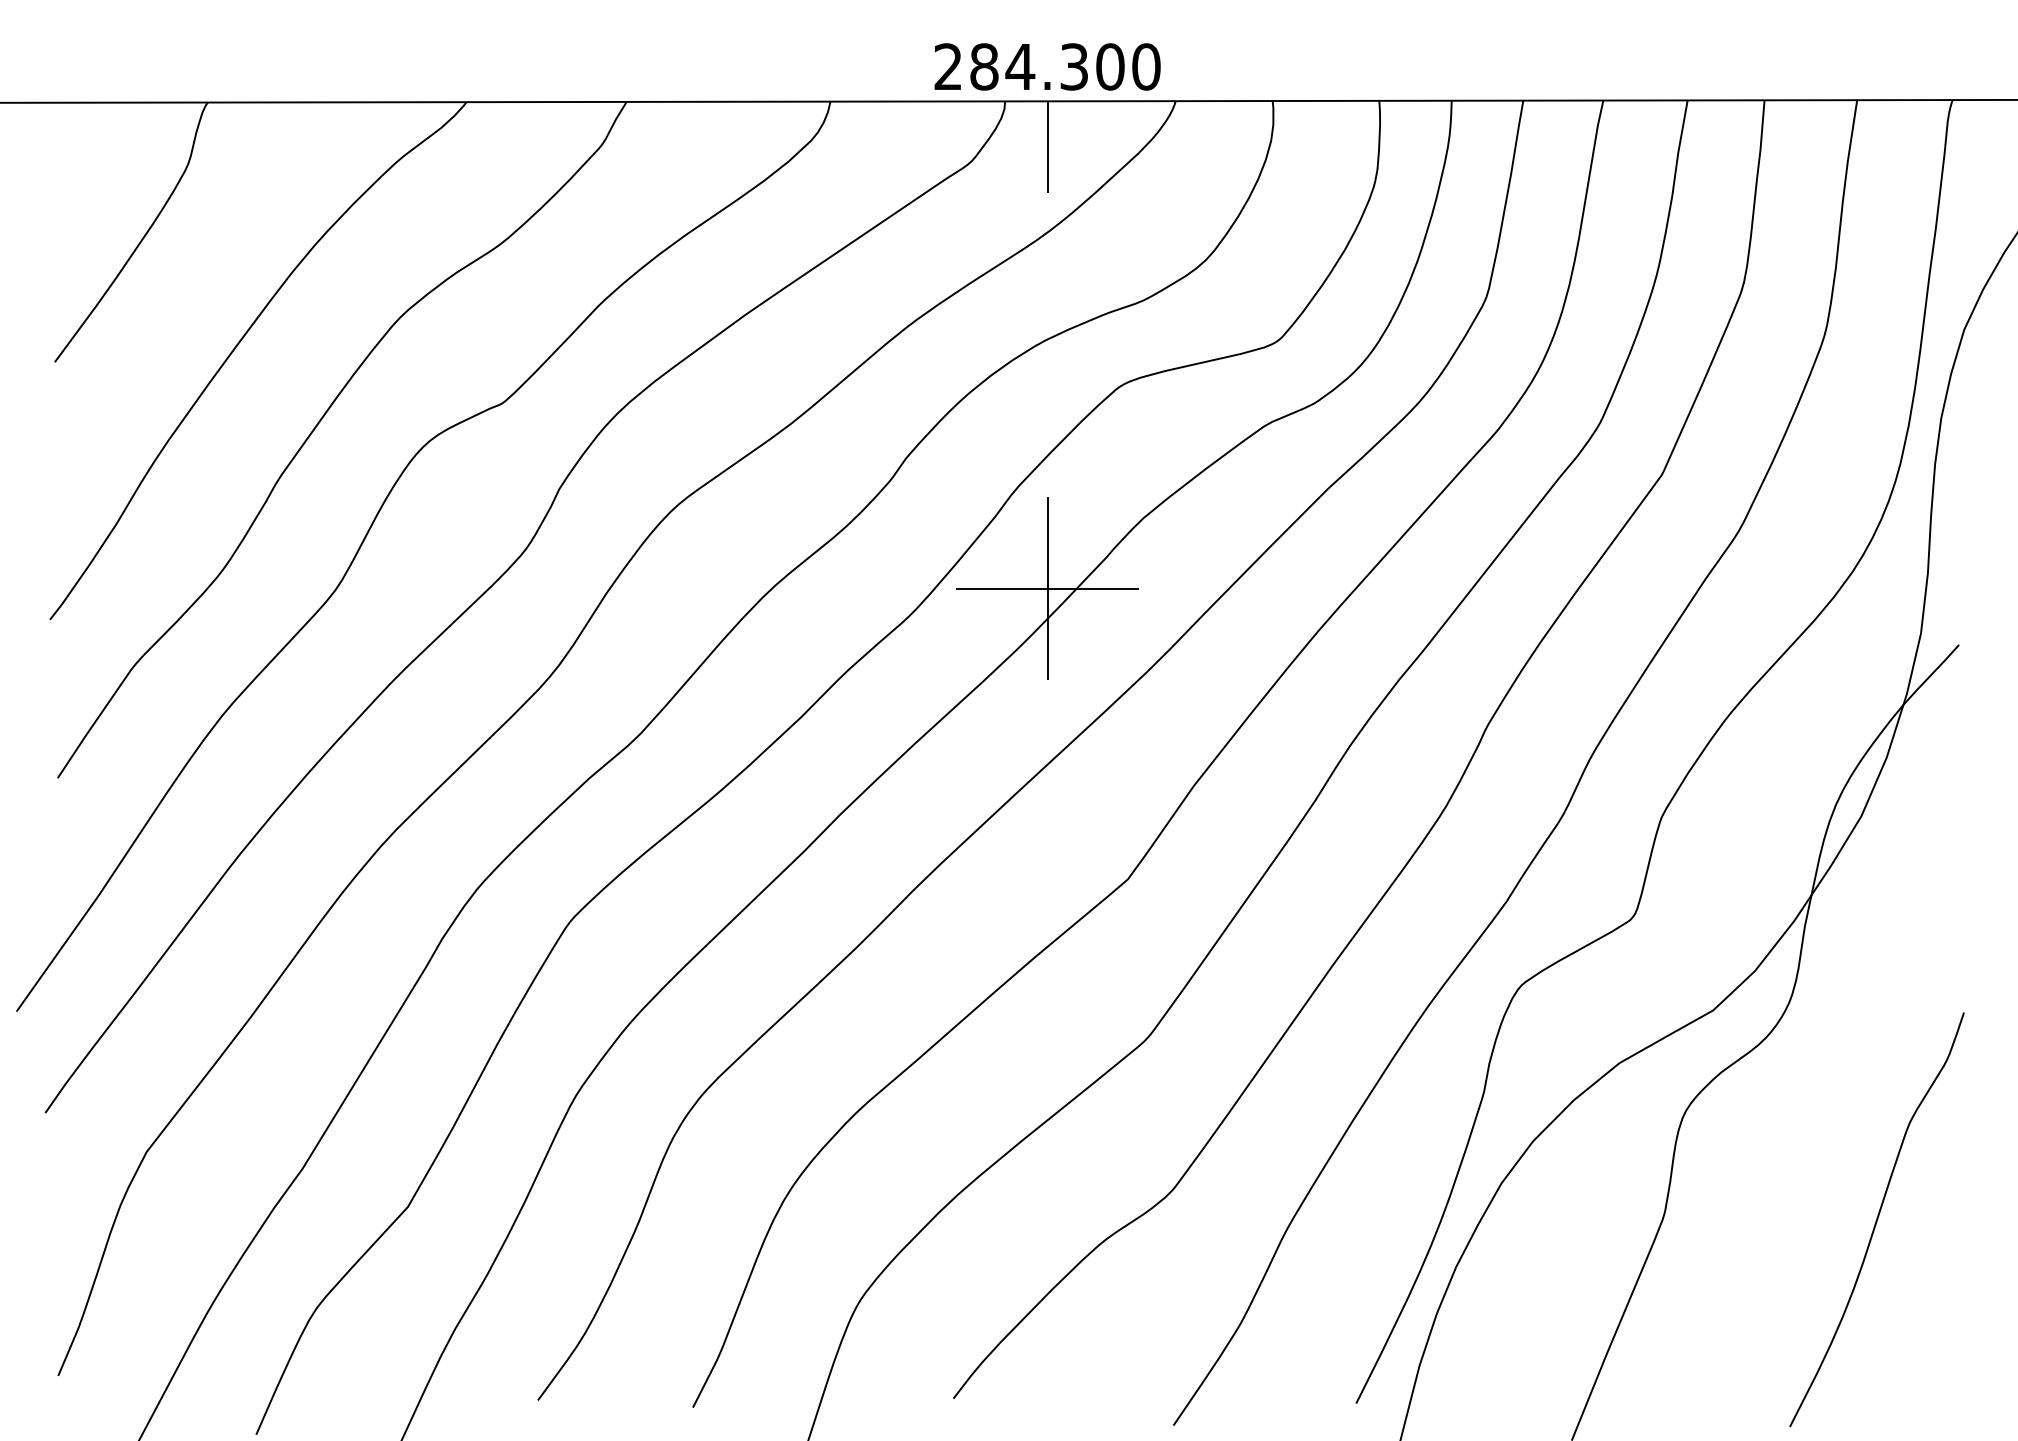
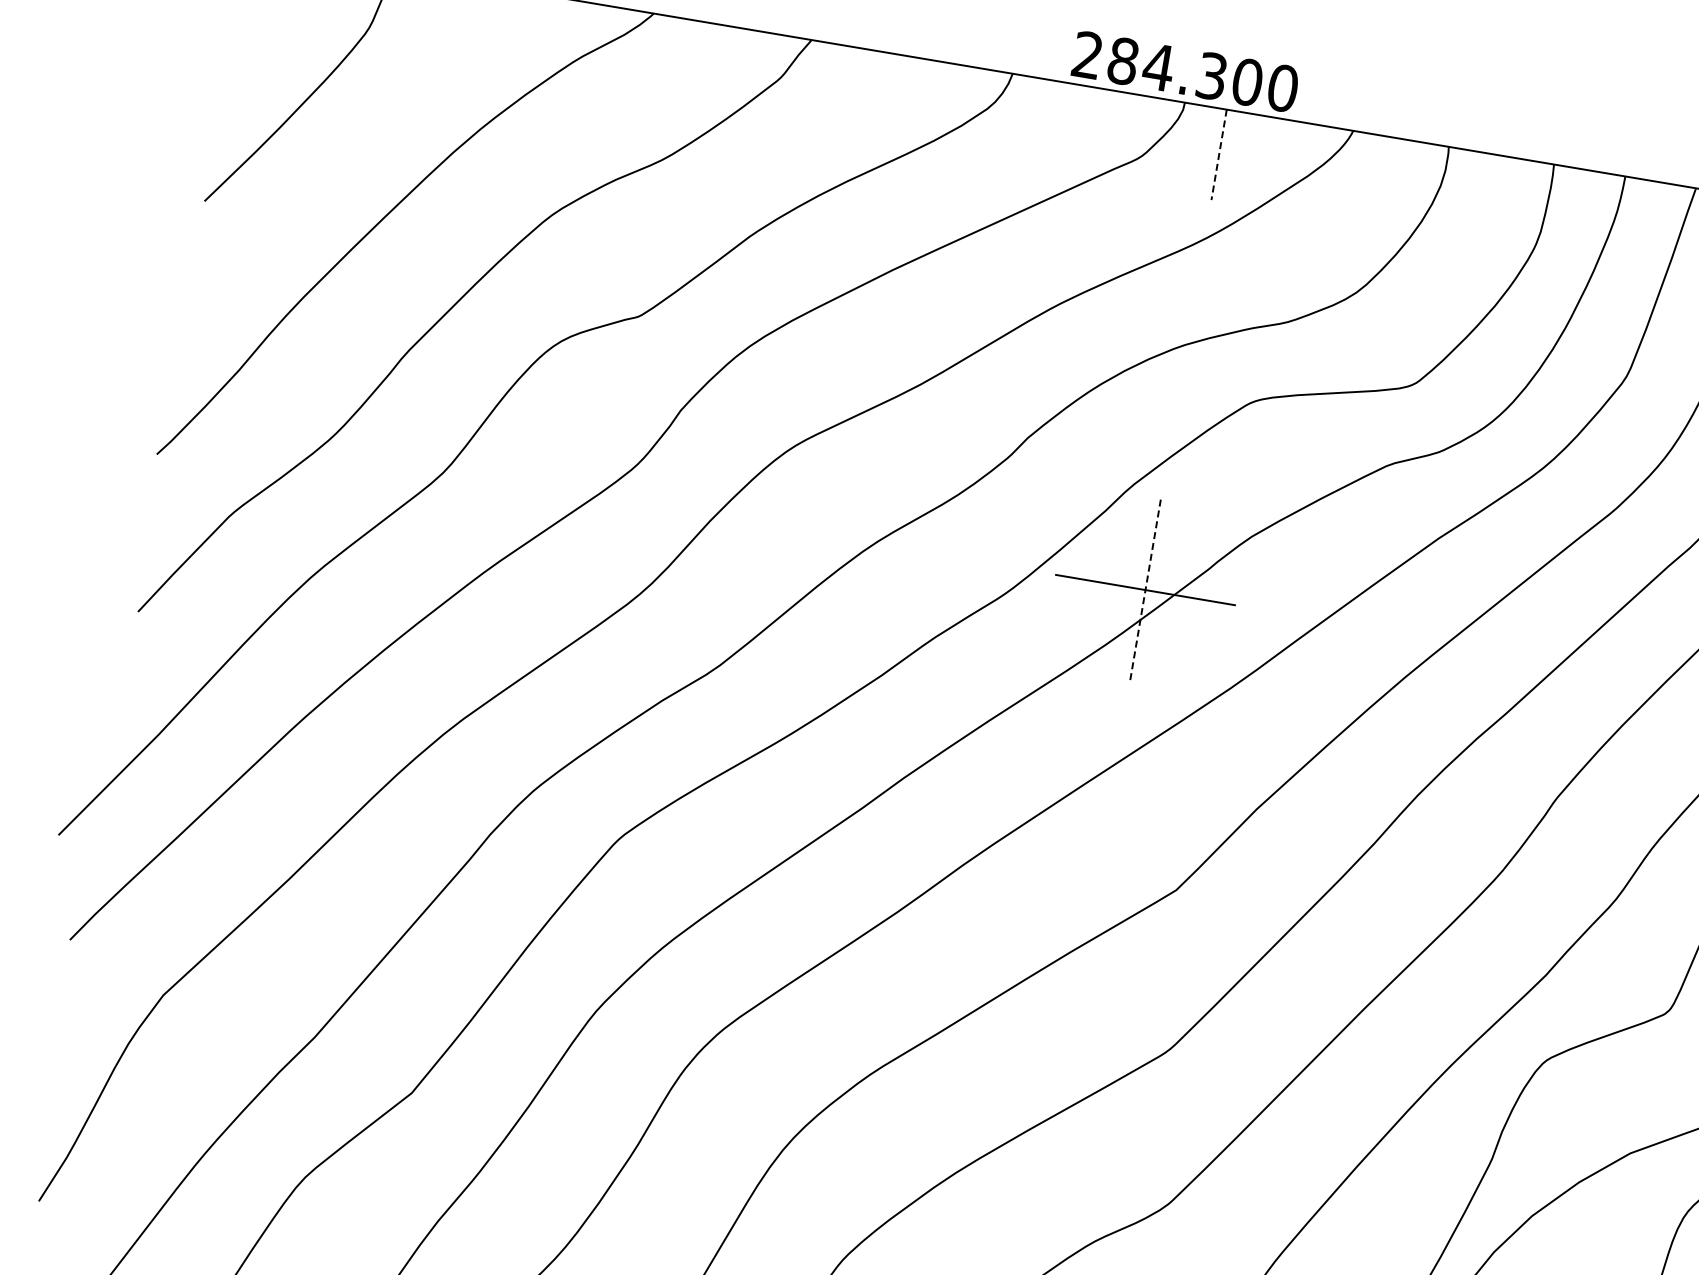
text: (1047, 66) -> (1185, 71), moved
line: (1047, 147) -> (1219, 155), solid -> dashed
line: (1047, 588) -> (1145, 589), solid -> dashed

